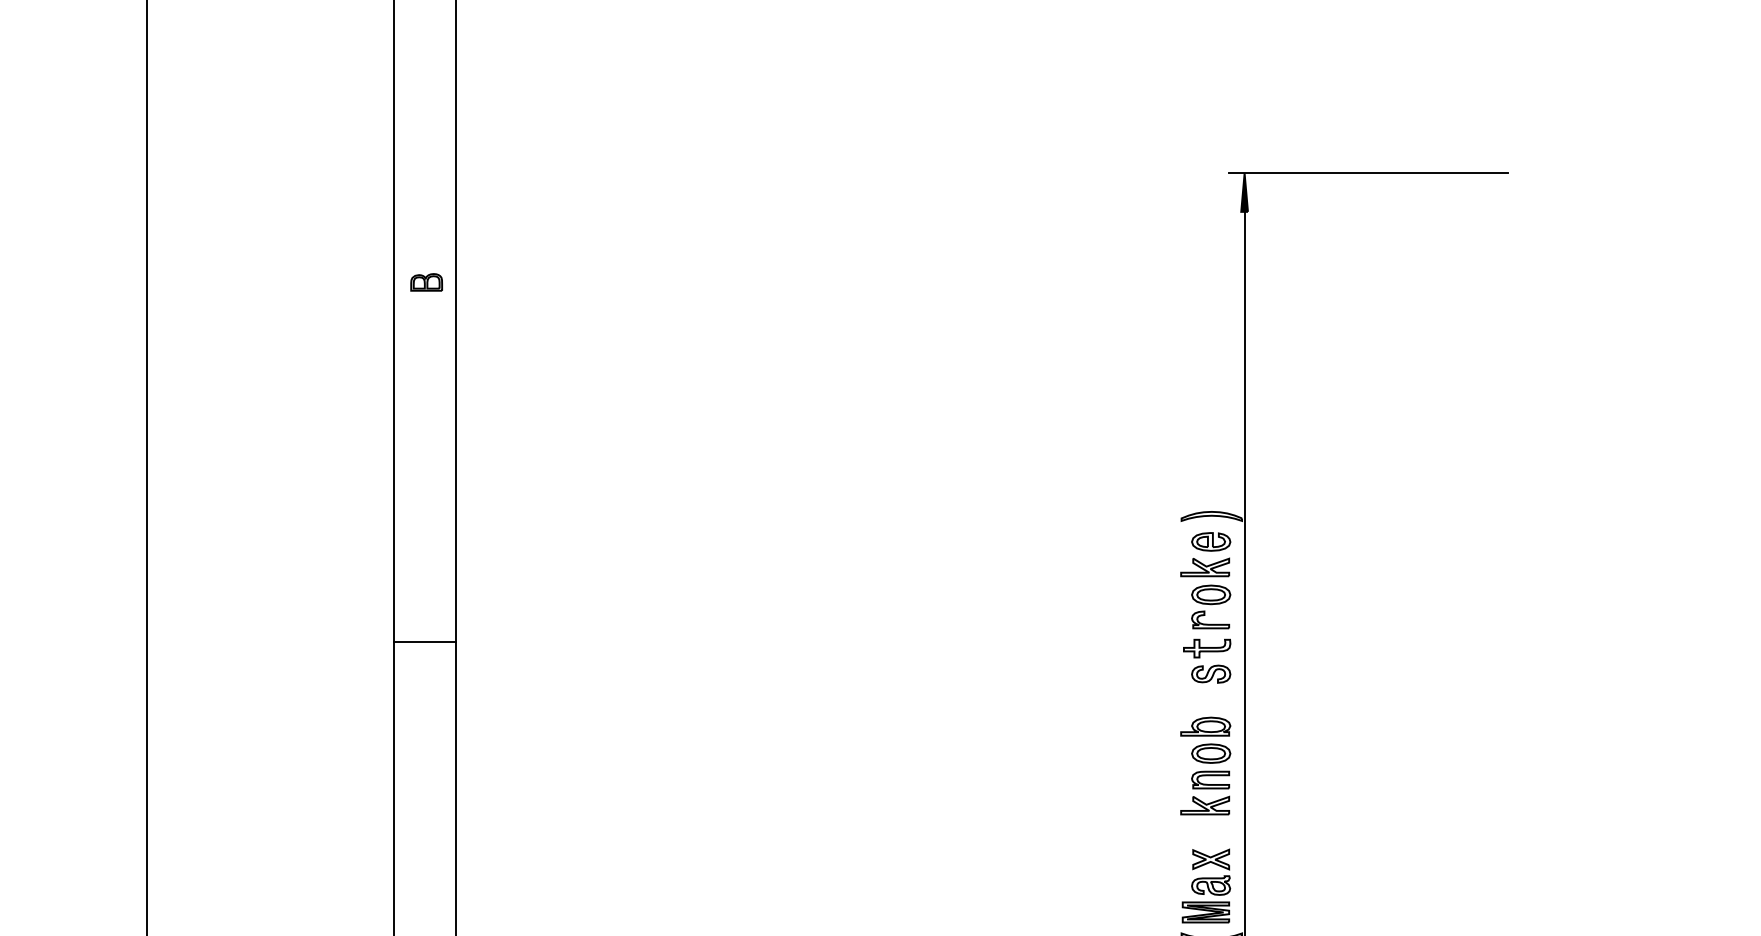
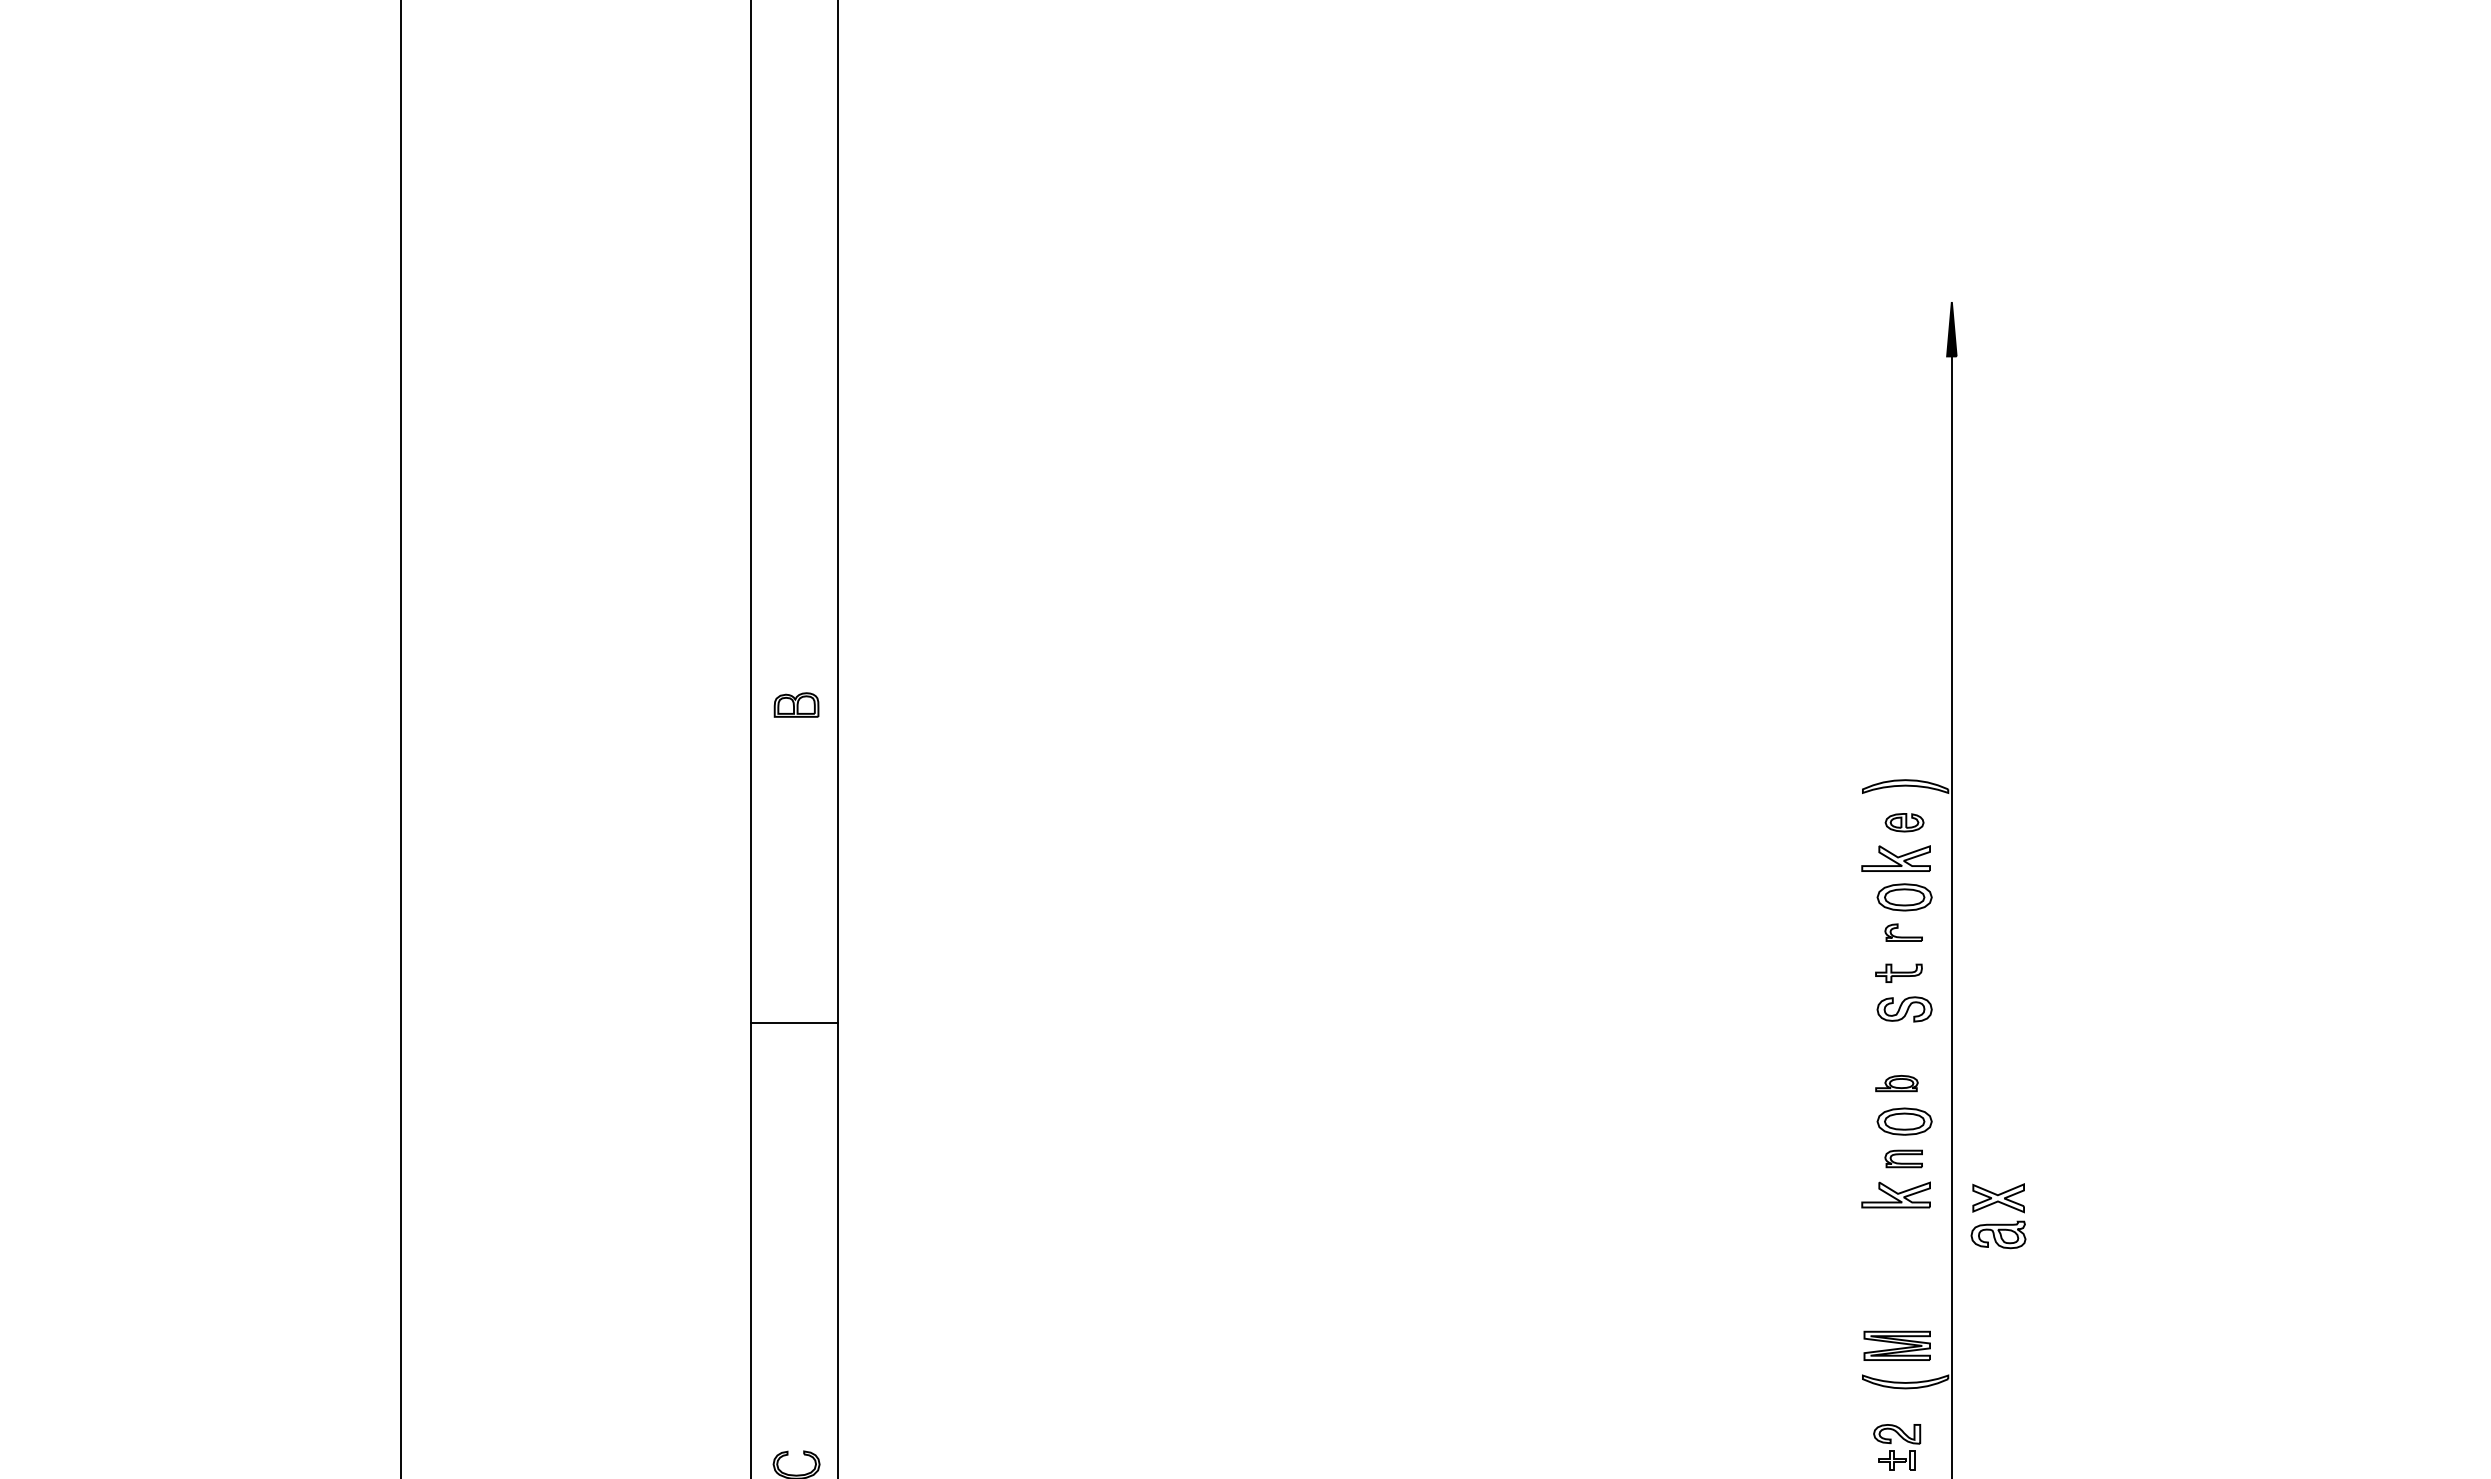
line: (1368, 173) -> (2127, 302), removed
part: (426, 282) -> (796, 704), moved
part: (1211, 541) -> (1904, 822), size x0.7
part: (1210, 619) -> (1903, 932), size x0.7
line: (425, 642) -> (794, 1022), moved
part: (1206, 648) -> (1898, 973), size x0.7
part: (1205, 726) -> (1896, 1083), size x0.6
part: (1210, 779) -> (1903, 1158), size x0.7
part: (1211, 877) -> (1998, 1223), moved

